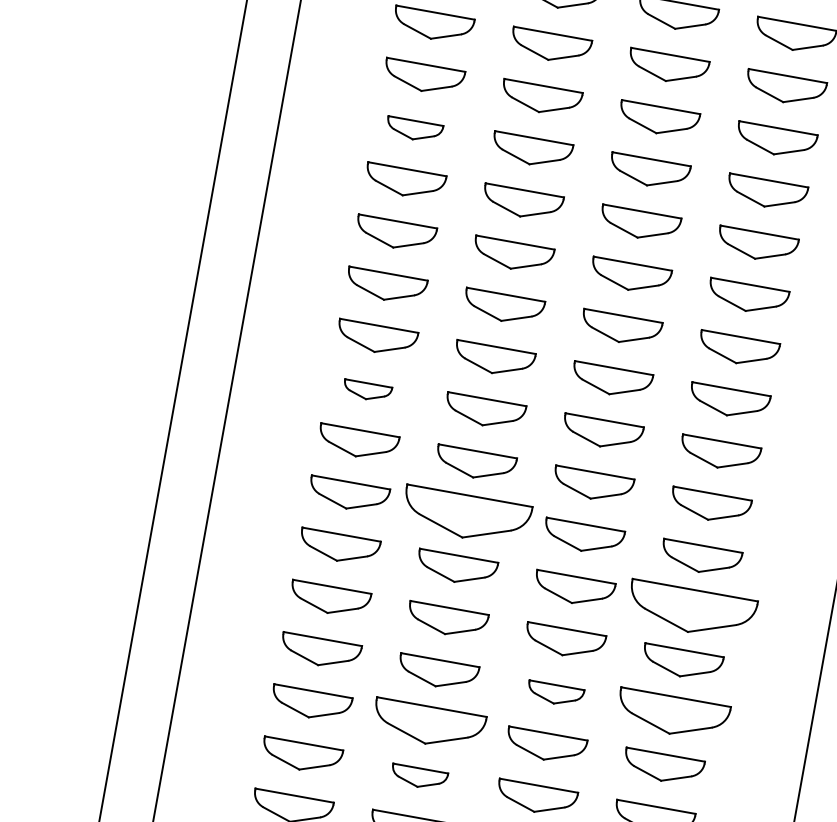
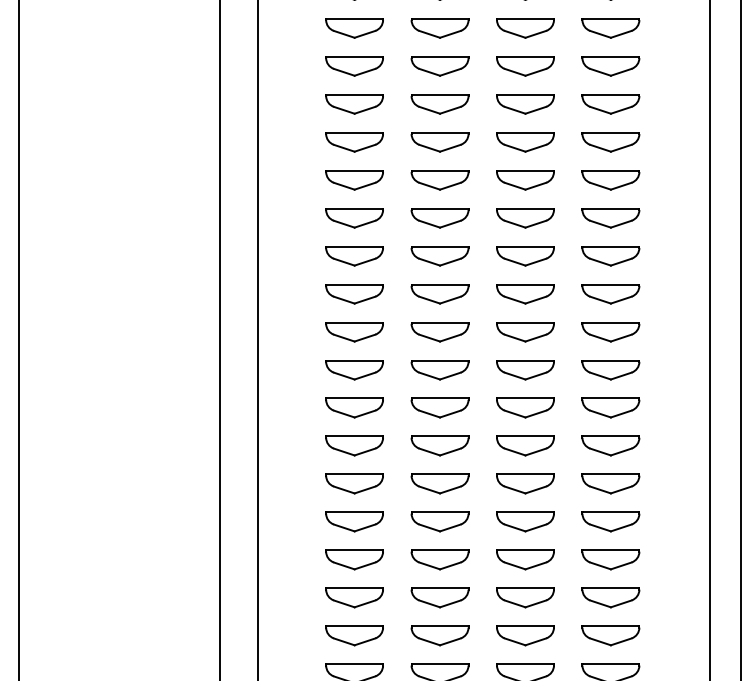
part: (414, 130) -> (354, 142), size x1.43
part: (367, 391) -> (354, 332), size x1.67
part: (465, 515) -> (439, 407), size x0.62
part: (691, 610) -> (610, 445), size x0.62
part: (555, 693) -> (525, 521), size x1.43
part: (672, 714) -> (610, 521), size x0.71
part: (427, 724) -> (439, 559), size x0.71
part: (418, 777) -> (439, 597), size x1.43

